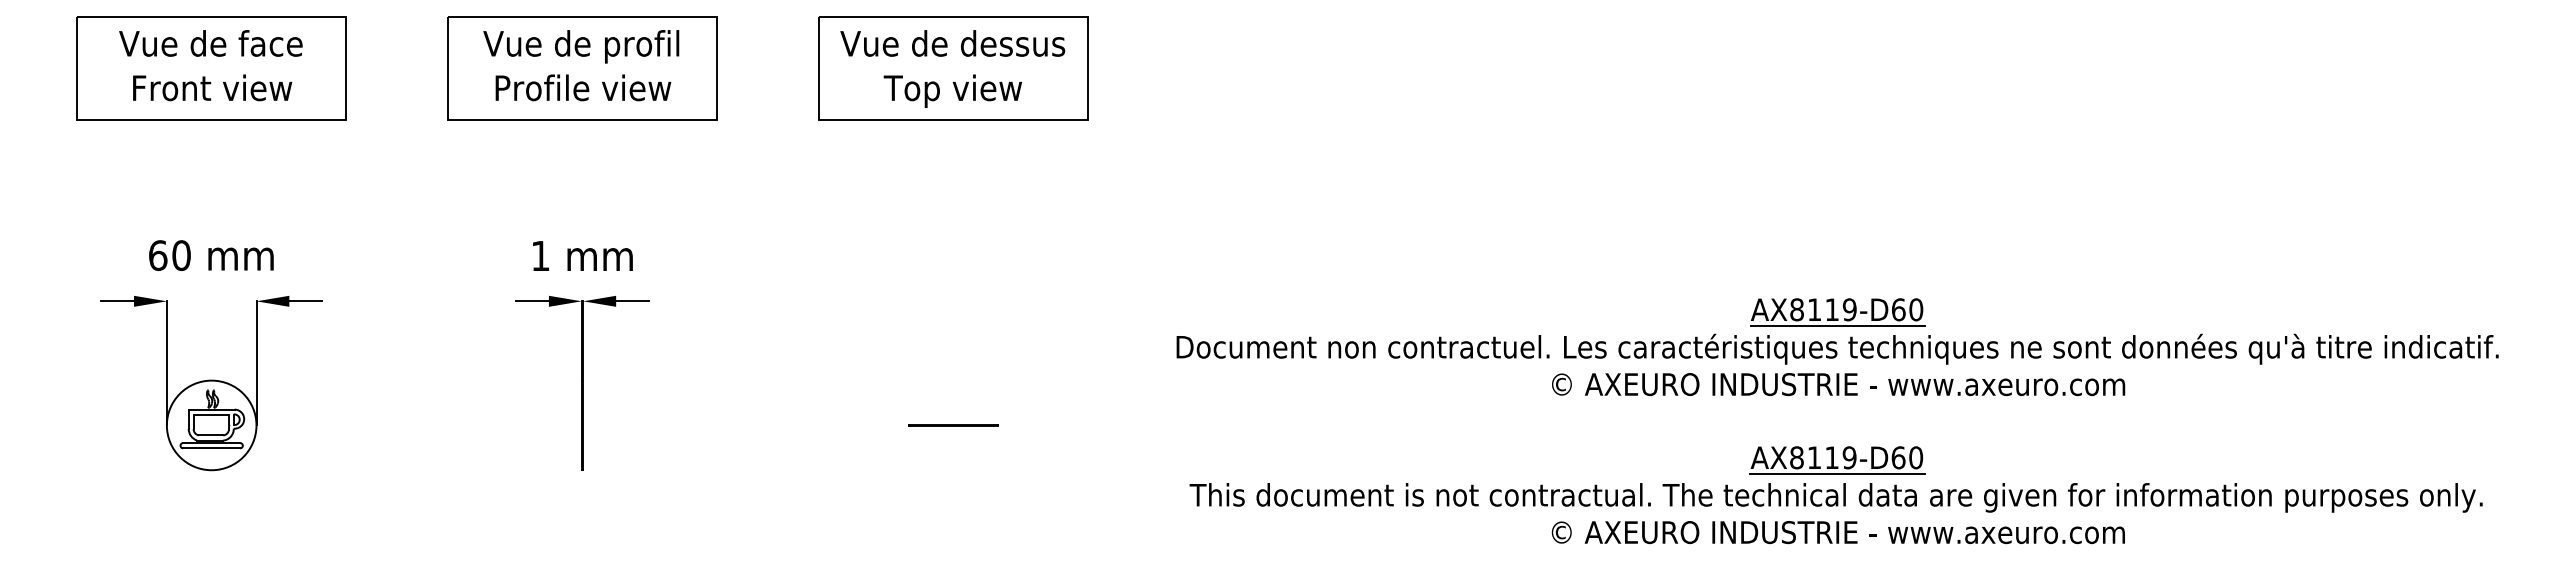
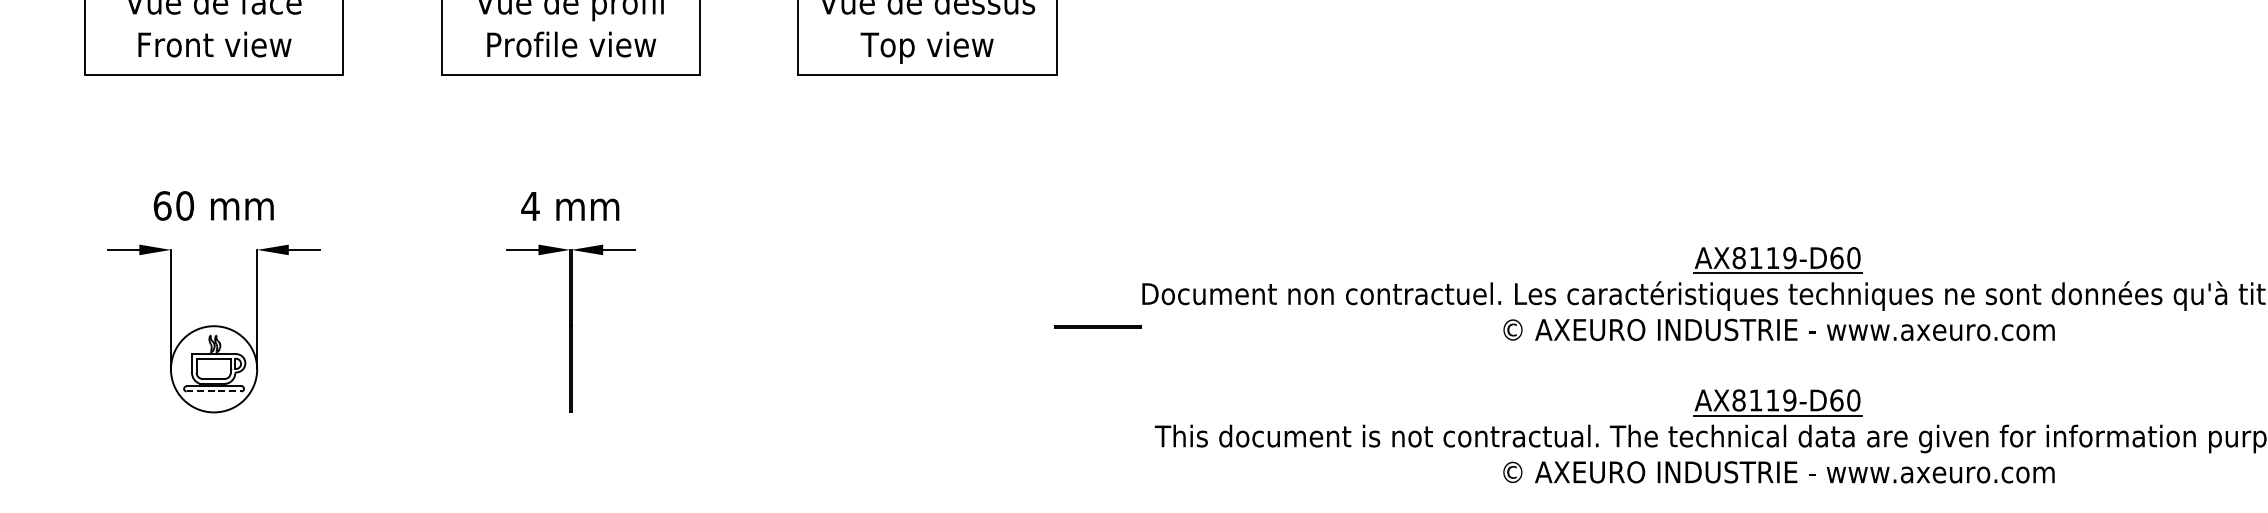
text: (540, 255) -> (530, 205), 1 -> 4
line: (953, 425) -> (1097, 327), moved
line: (211, 448) -> (213, 391), solid -> dashed

